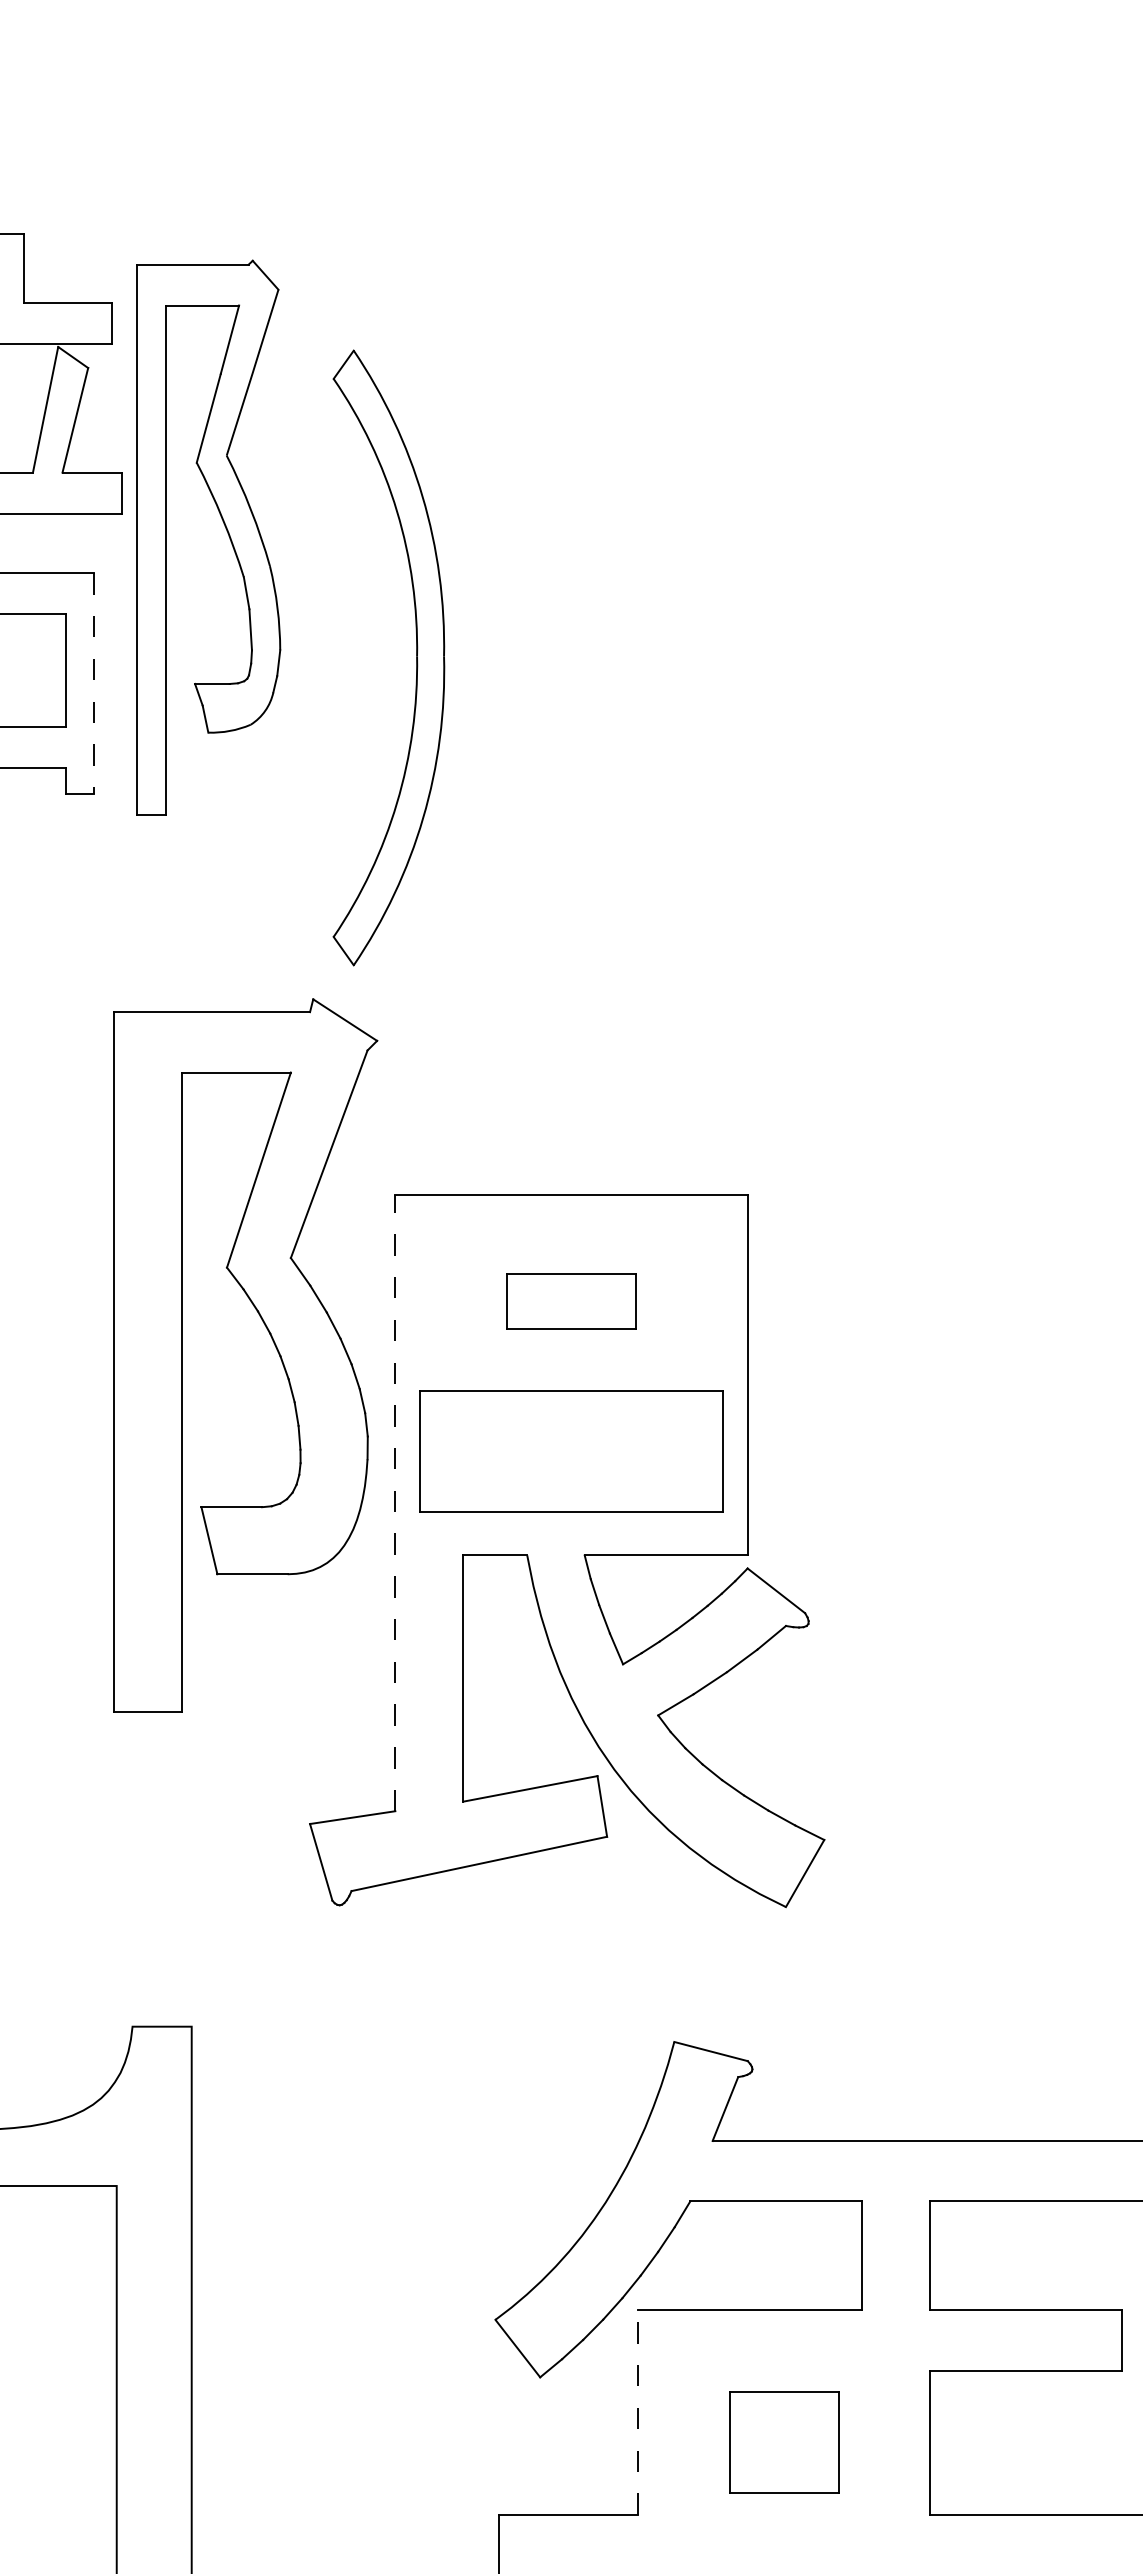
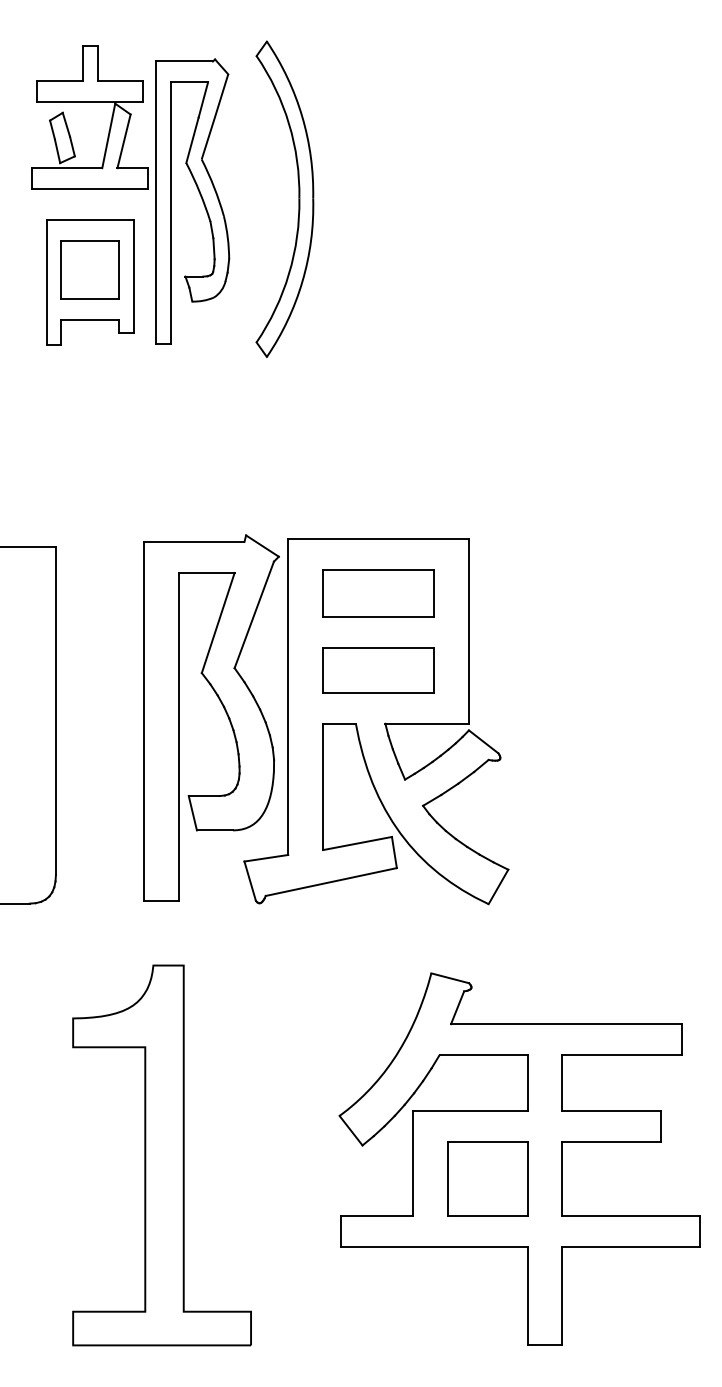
part: (415, 656) -> (298, 198), moved
line: (93, 683) -> (133, 276), dashed -> solid
part: (571, 1301) -> (378, 593), size x1.67
part: (271, 1340) -> (224, 710), moved
part: (571, 1451) -> (378, 670), size x0.71
line: (395, 1502) -> (288, 696), dashed -> solid
line: (637, 2410) -> (412, 1162), dashed -> solid
part: (783, 2441) -> (487, 1178), size x1.43

